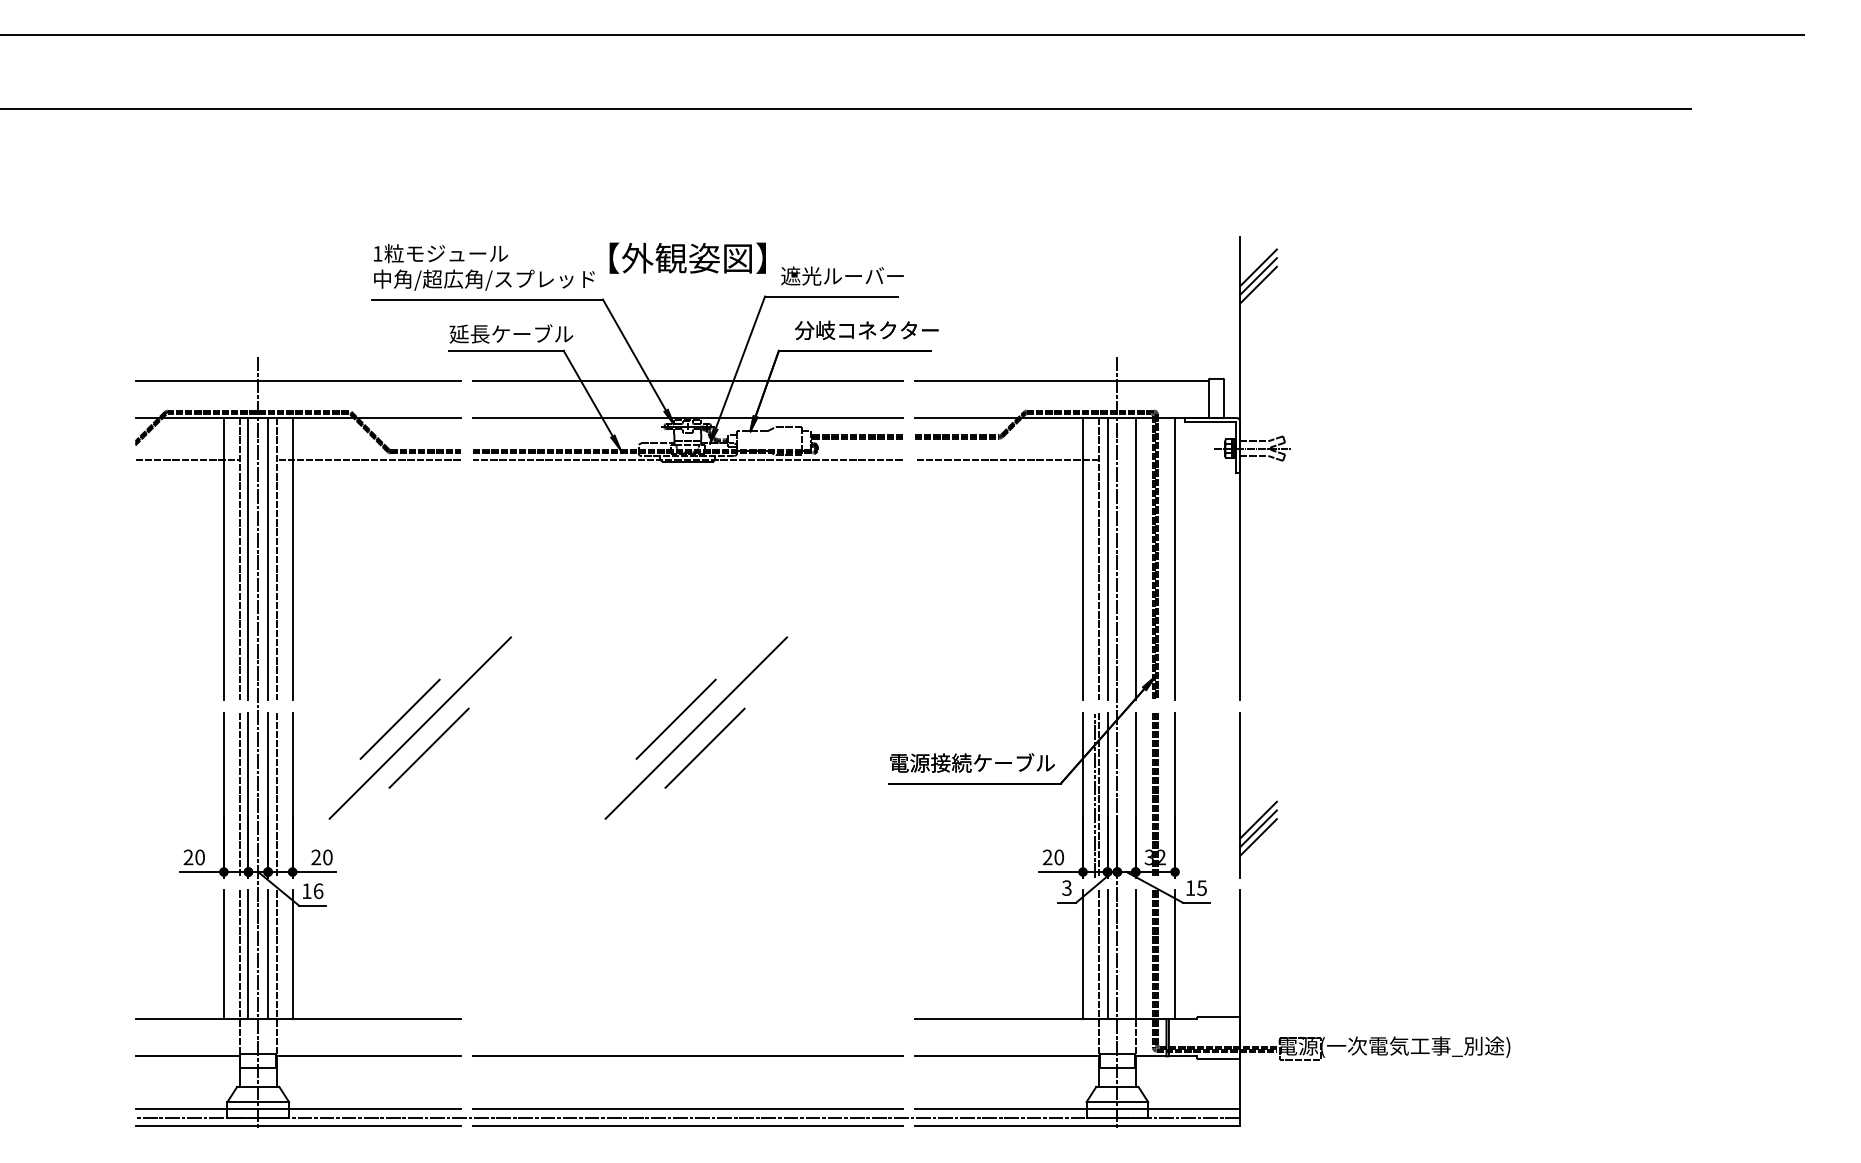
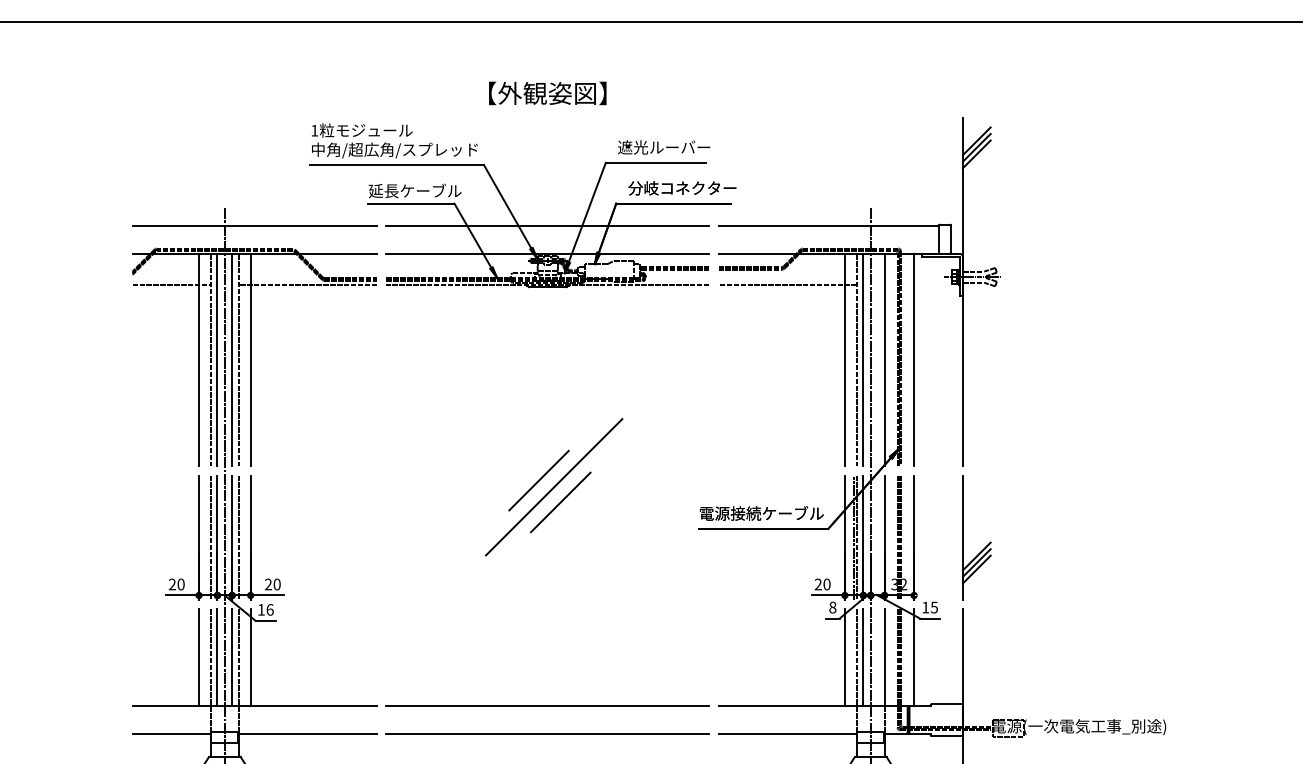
text: (687, 257) -> (547, 92), moved
part: (420, 727) -> (346, 486), removed
text: (1066, 887) -> (832, 607), 3 -> 8
line: (687, 1019) -> (547, 706), added

